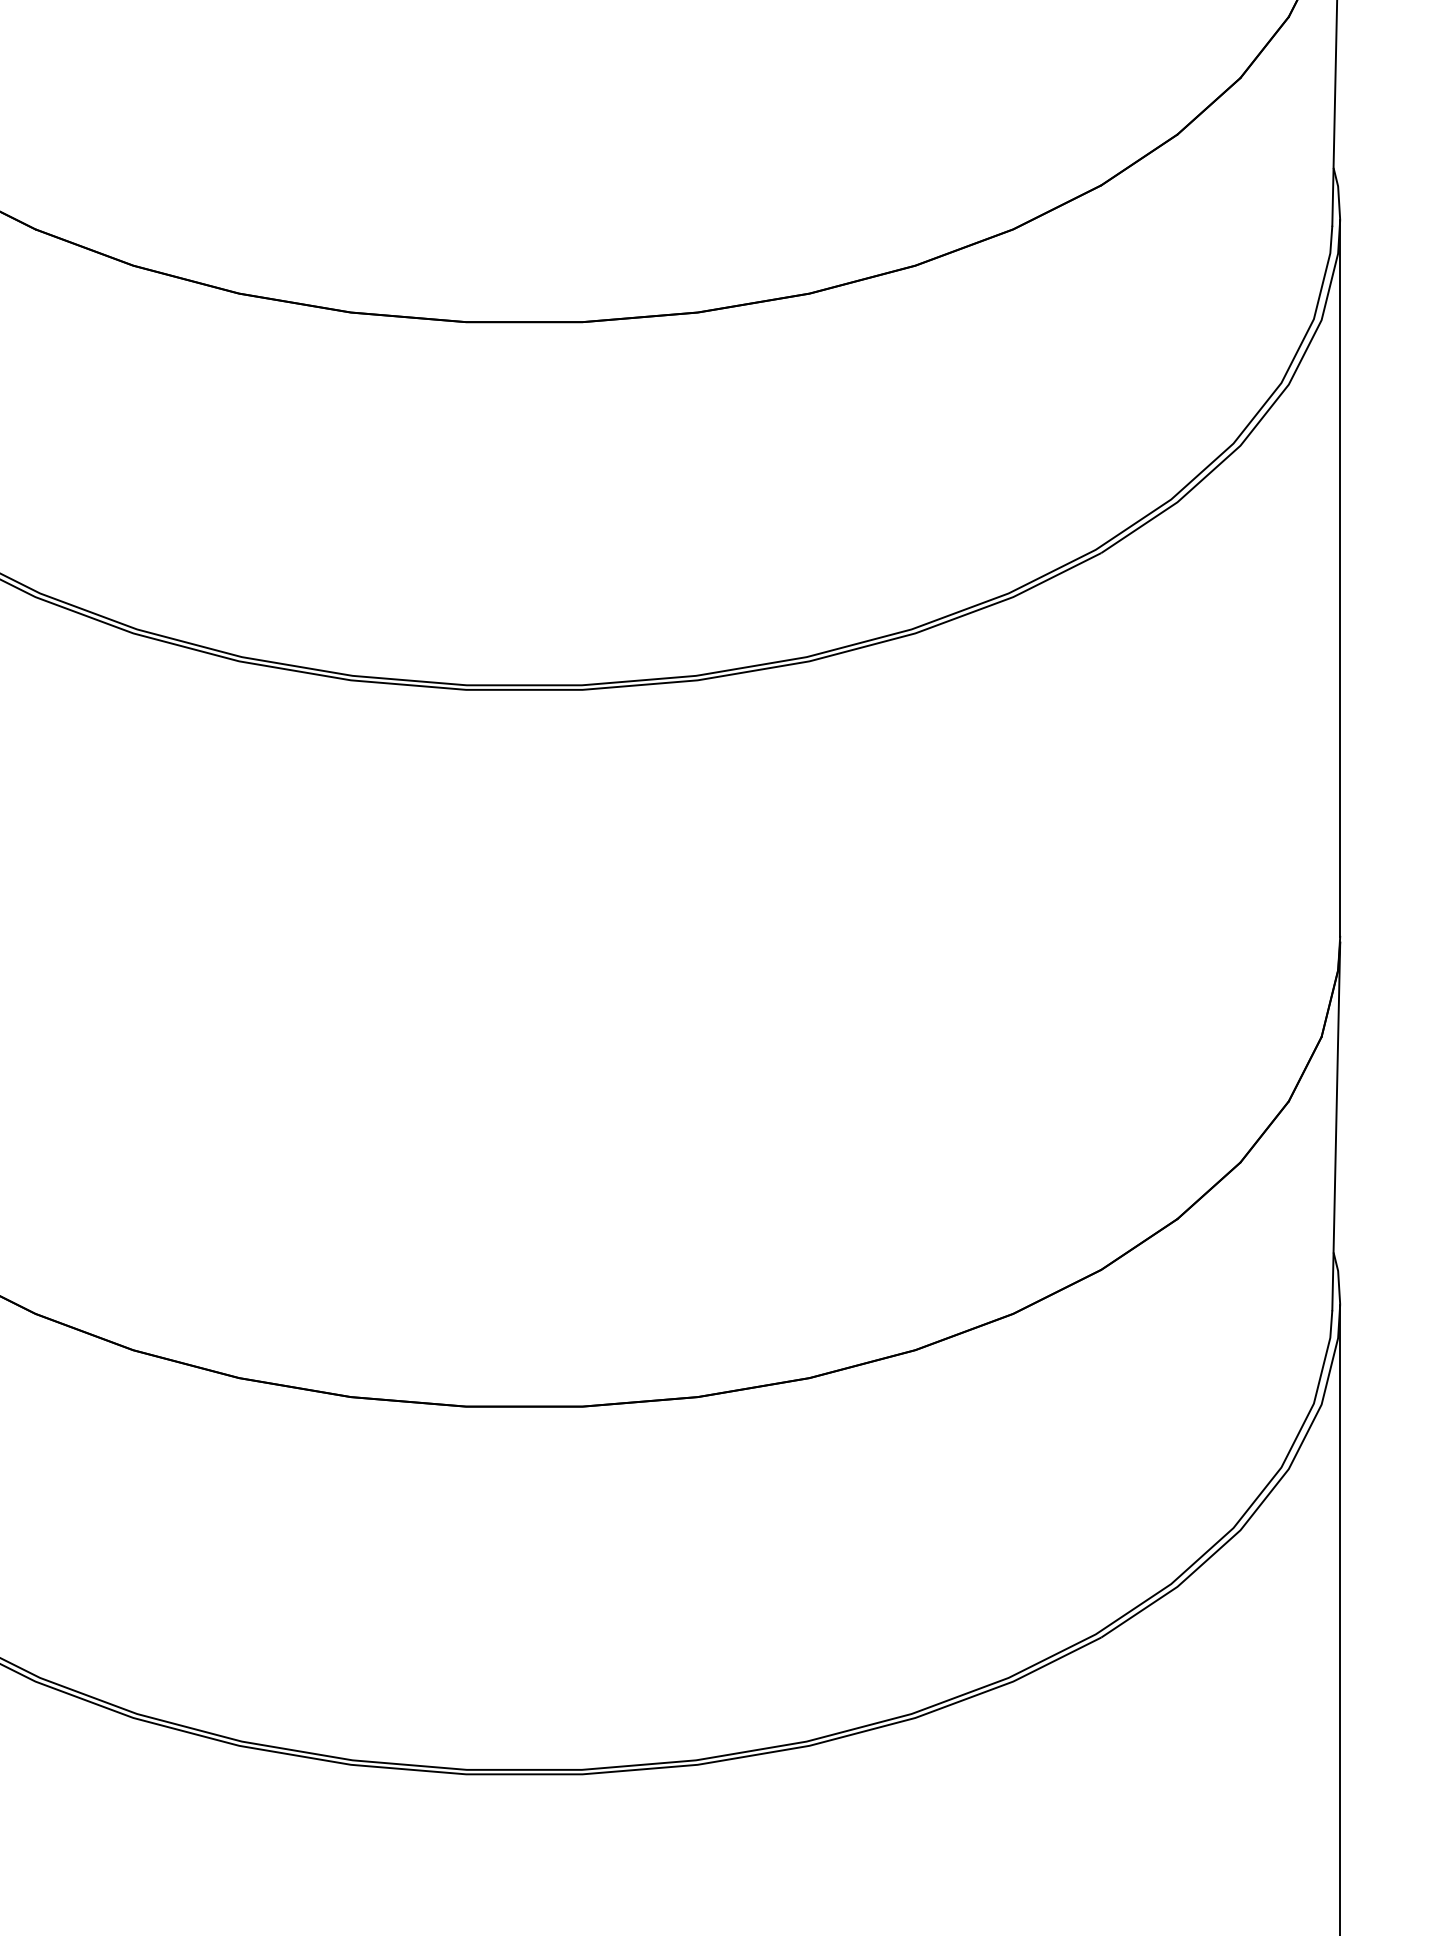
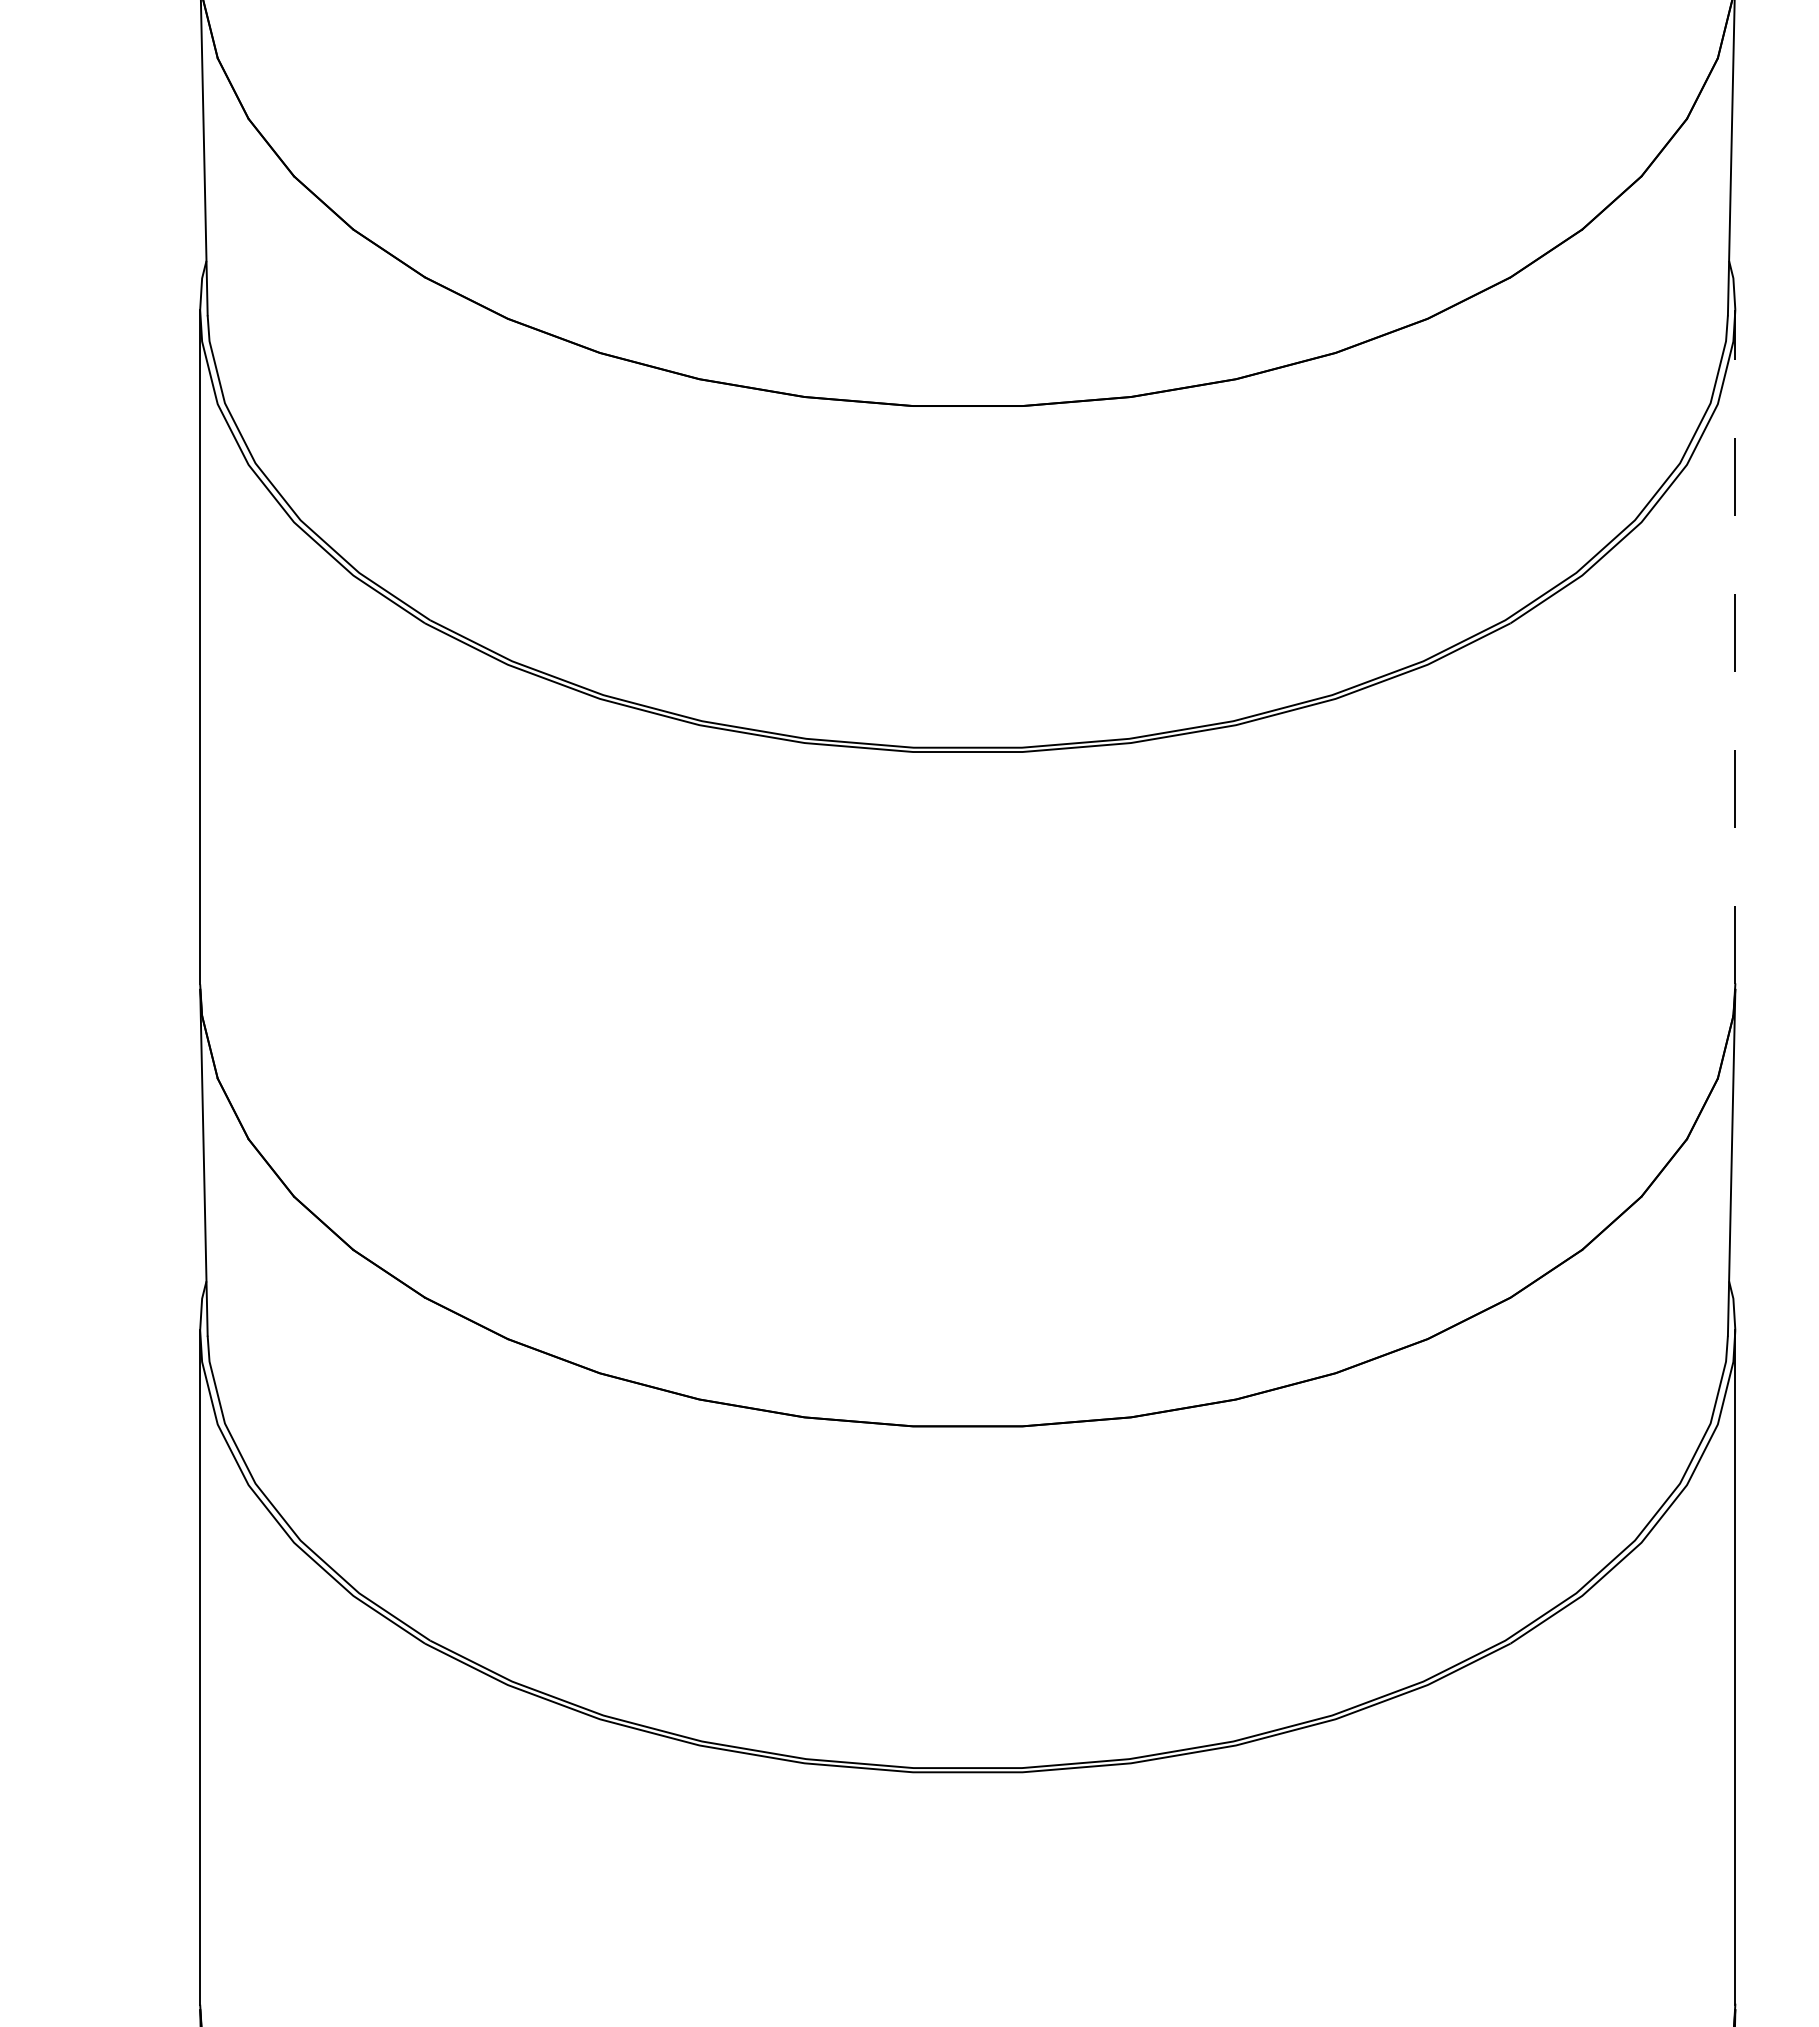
line: (1340, 577) -> (1735, 646), solid -> dashed

